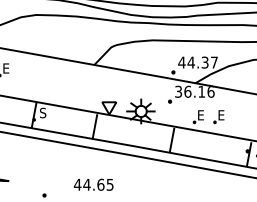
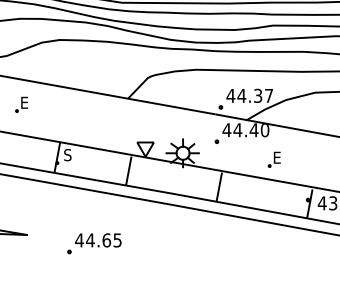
text: (194, 92) -> (245, 130), 36.16 -> 44.40
part: (197, 116) -> (249, 159), removed
text: (93, 184) -> (98, 240), moved

